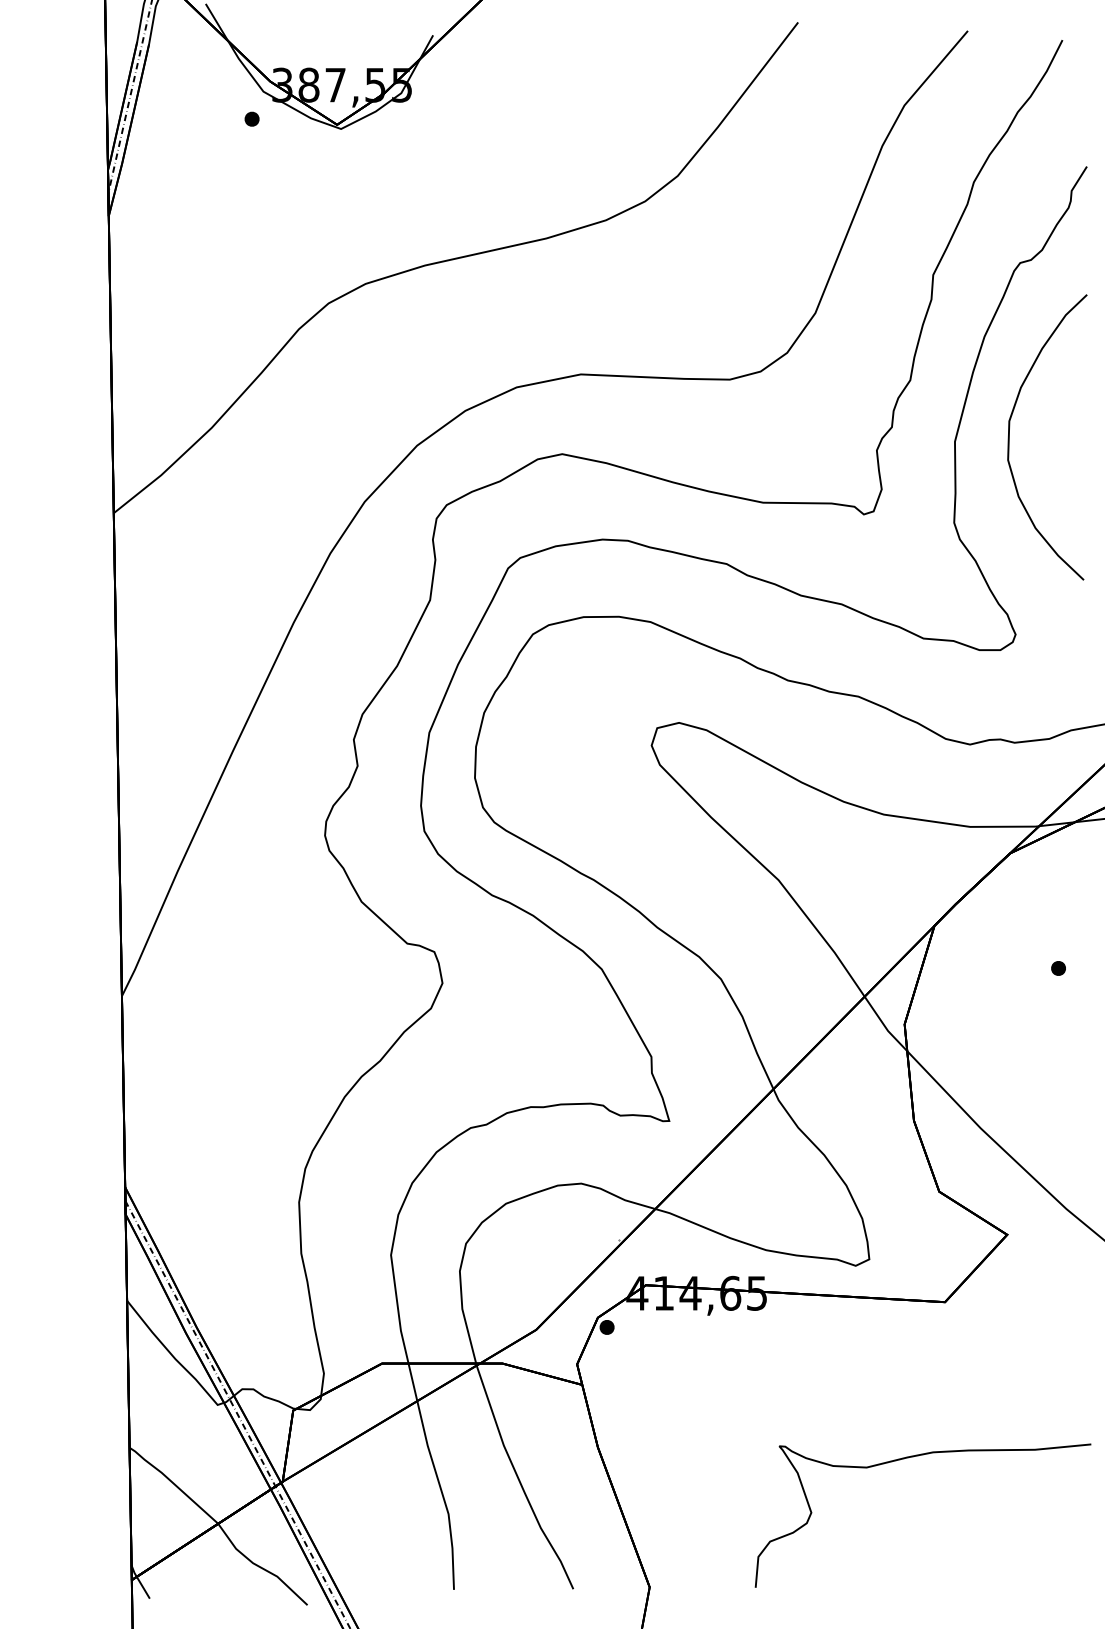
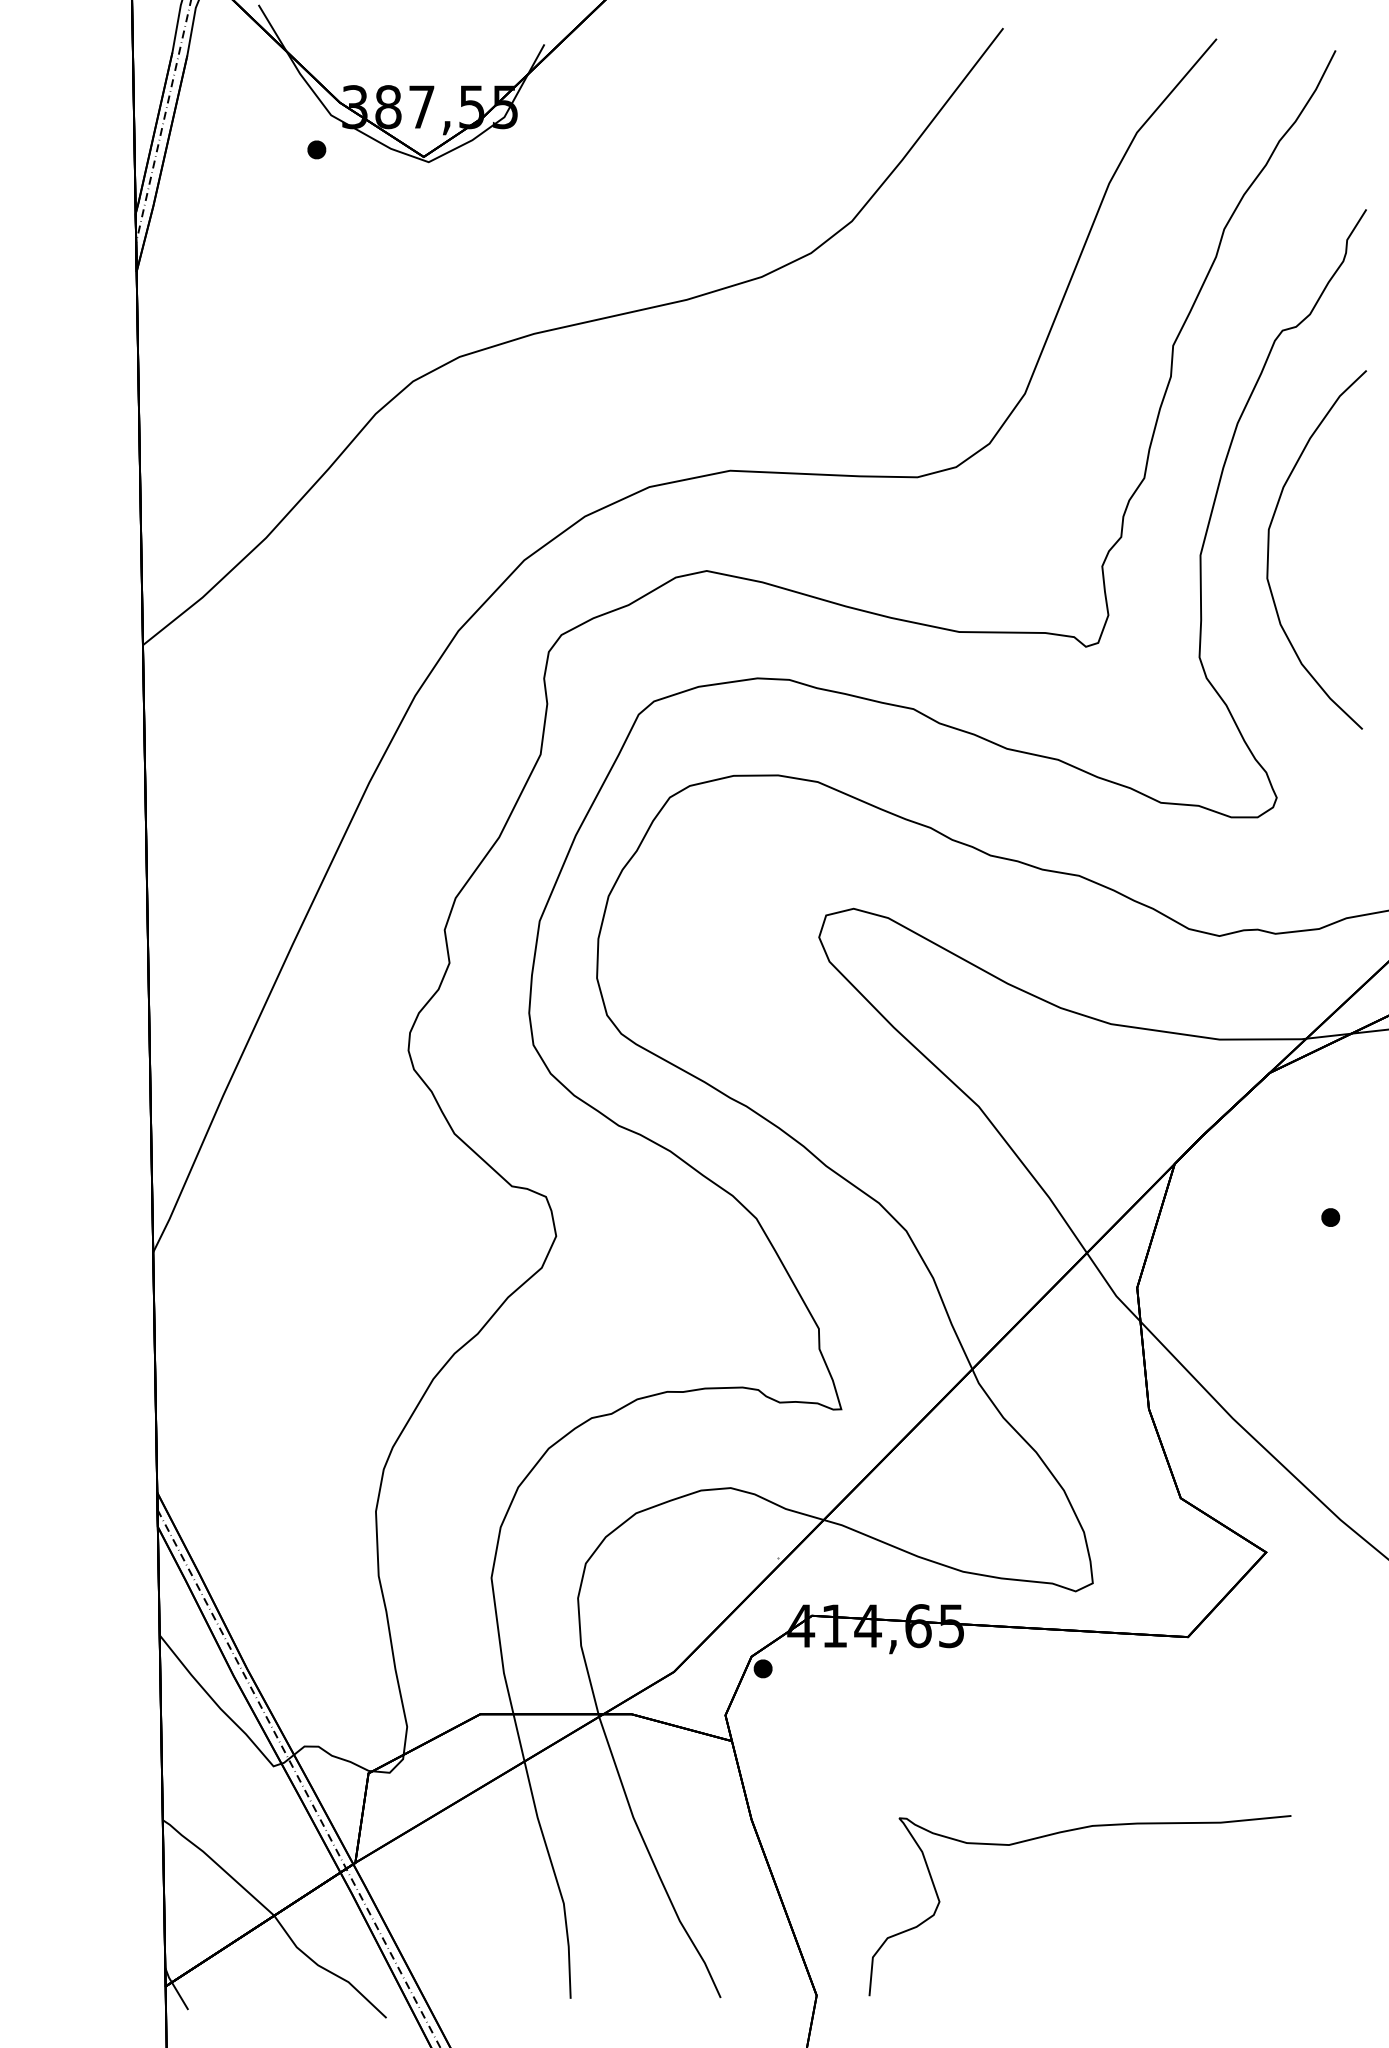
curve: (913, 1457) -> (1067, 1832), moved

